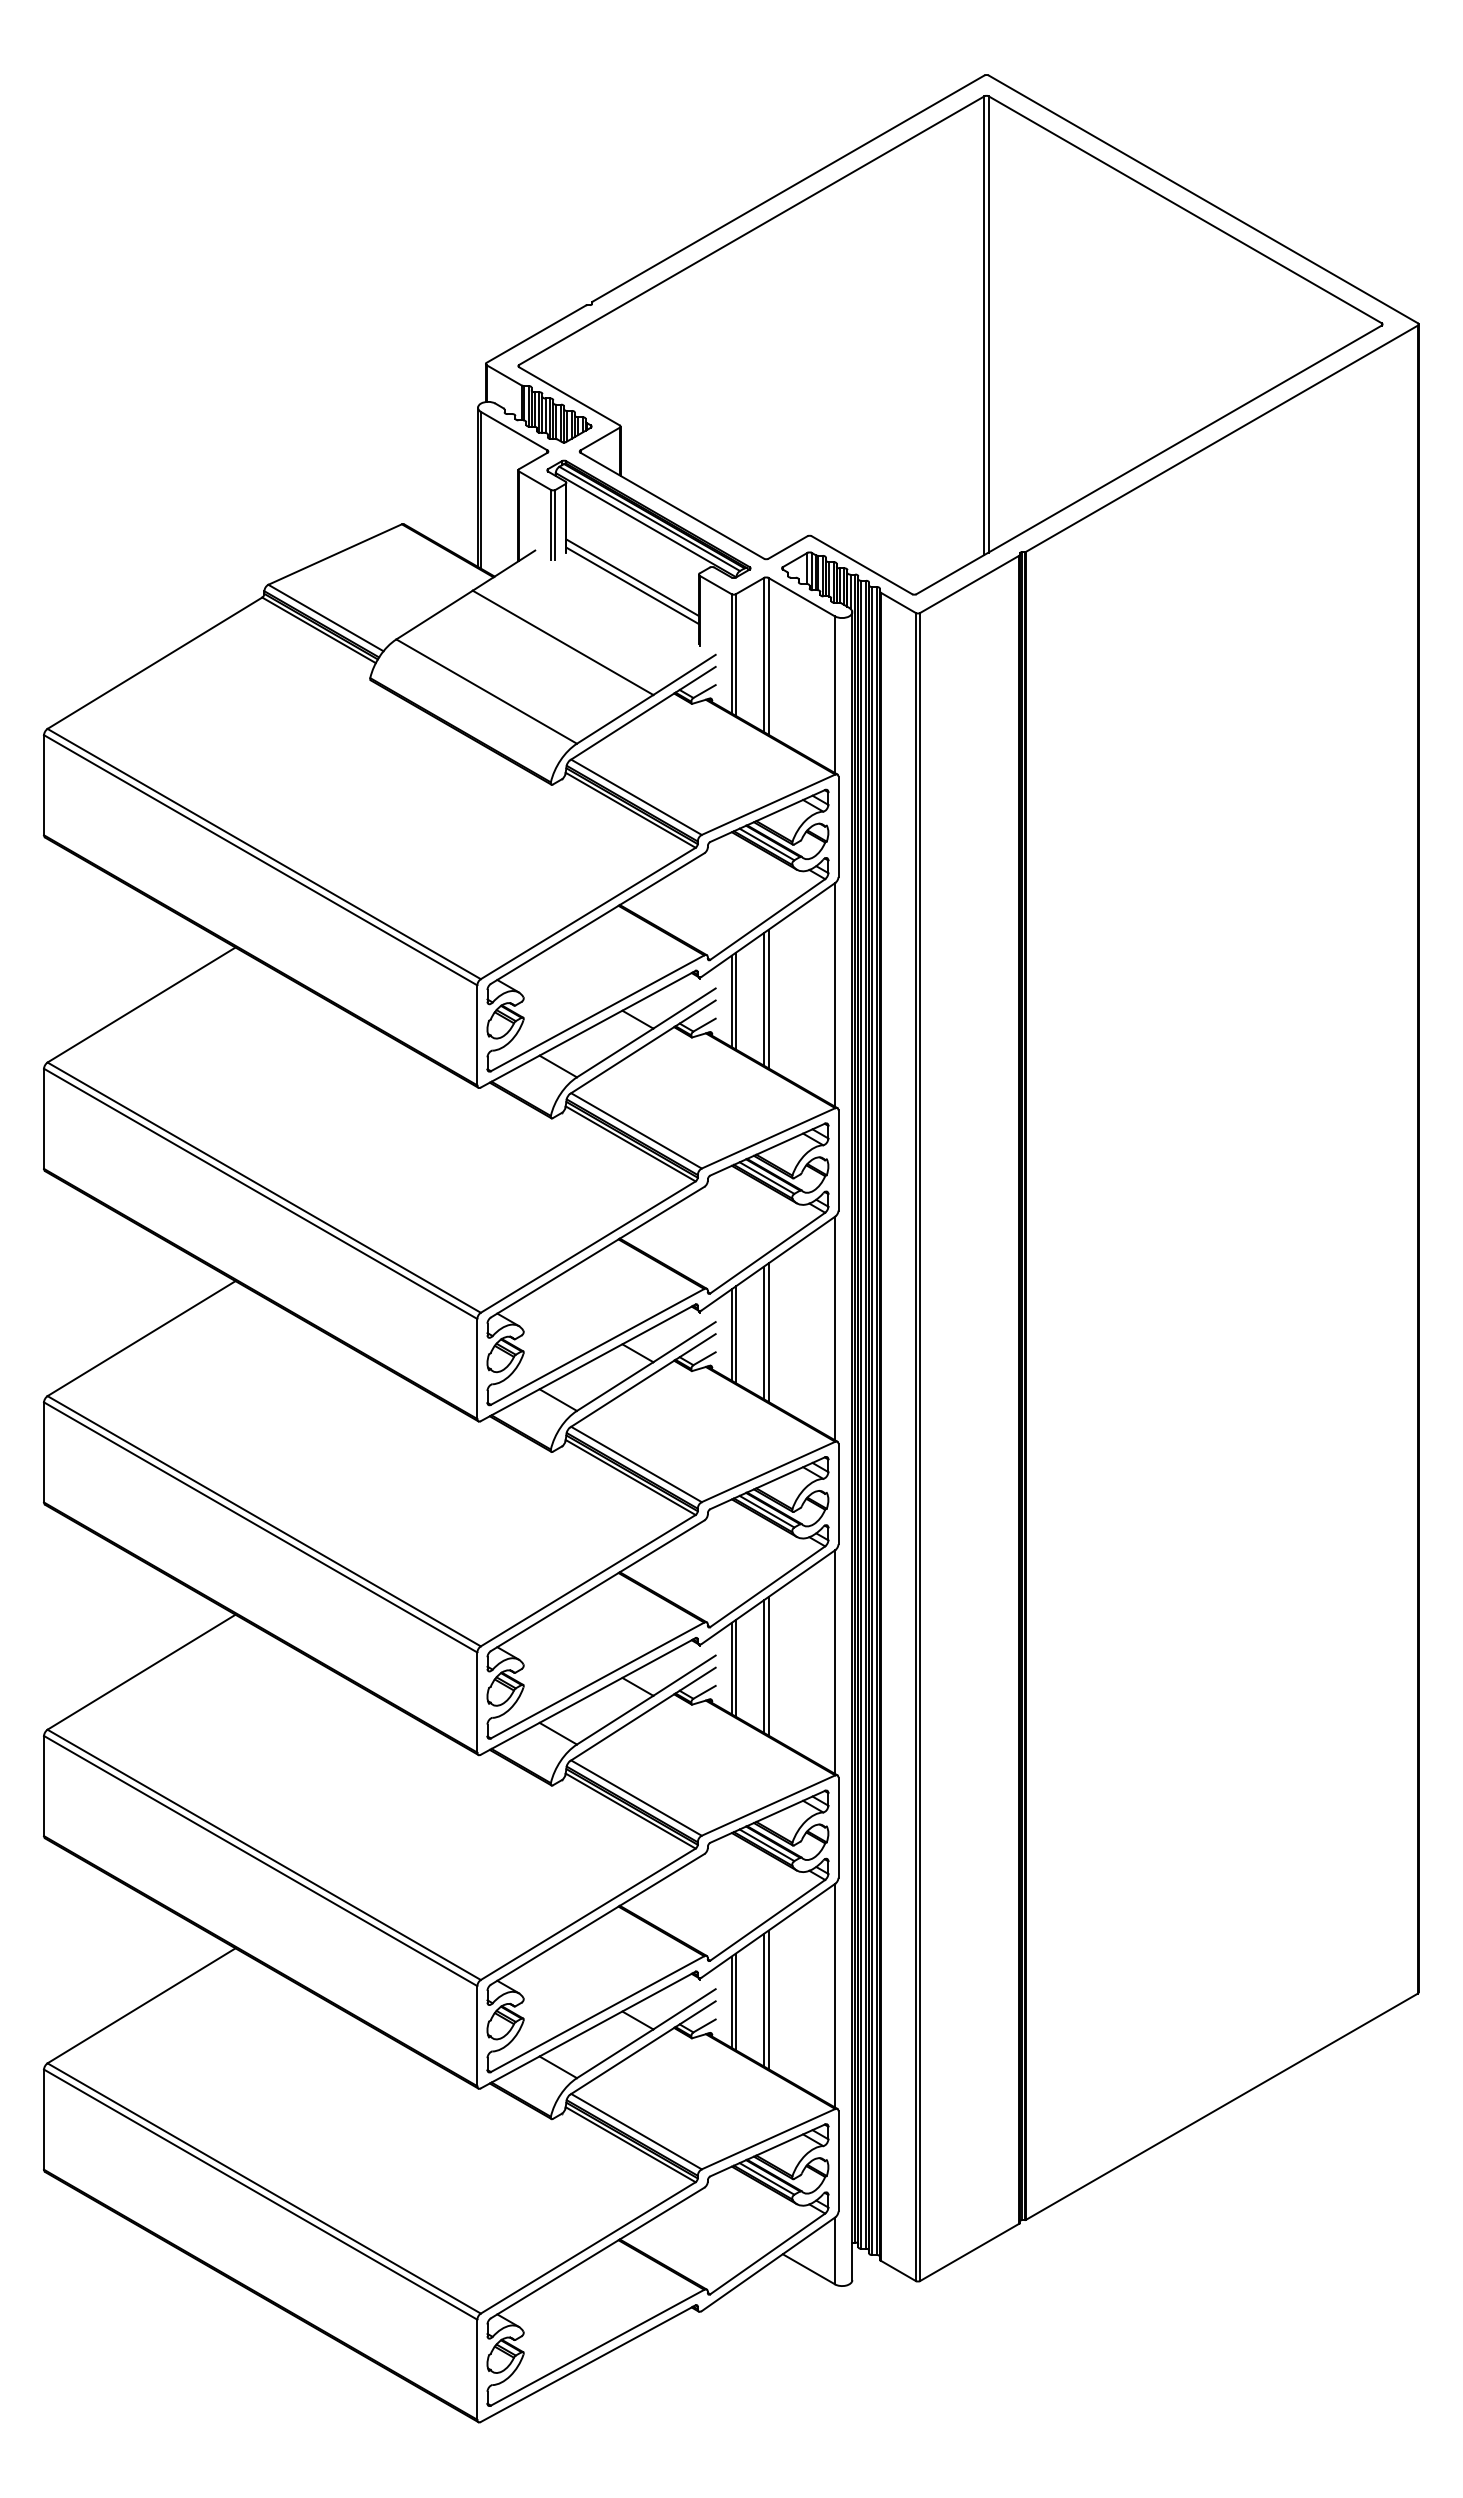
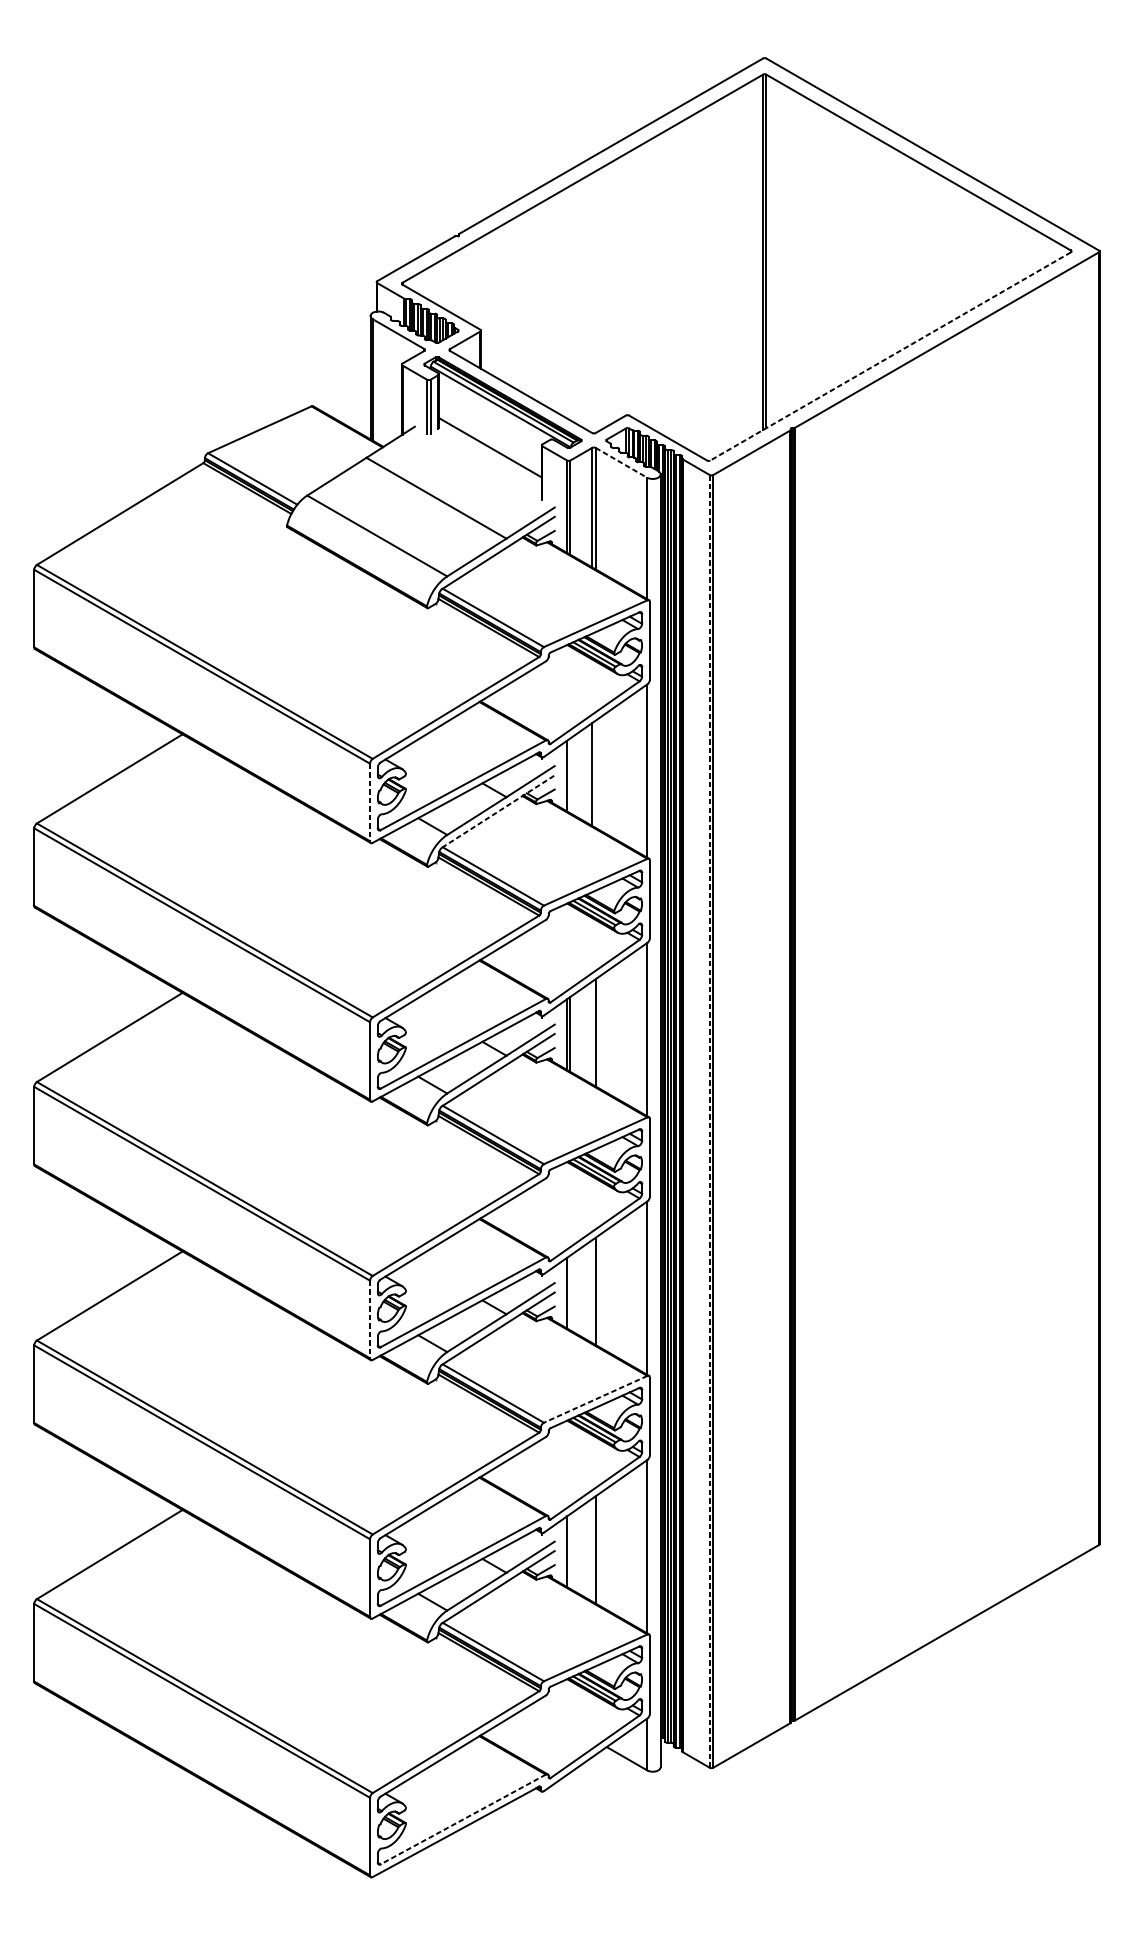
line: (1149, 459) -> (890, 356), solid -> dashed
line: (632, 585) -> (490, 453), removed
line: (802, 597) -> (622, 463), solid -> dashed
line: (768, 998) -> (595, 773), removed
line: (735, 1000) -> (570, 775), removed
line: (477, 1035) -> (370, 802), solid -> dashed
line: (643, 1046) -> (498, 811), solid -> dashed
line: (764, 1332) -> (592, 1032), removed
line: (915, 1446) -> (709, 1121), solid -> dashed
line: (764, 1666) -> (592, 1291), removed
line: (735, 1667) -> (570, 1292), removed
line: (477, 1703) -> (370, 1320), solid -> dashed
line: (768, 1805) -> (595, 1399), solid -> dashed
line: (764, 1999) -> (592, 1549), removed
line: (735, 2001) -> (570, 1551), removed
line: (597, 2347) -> (463, 1819), solid -> dashed

